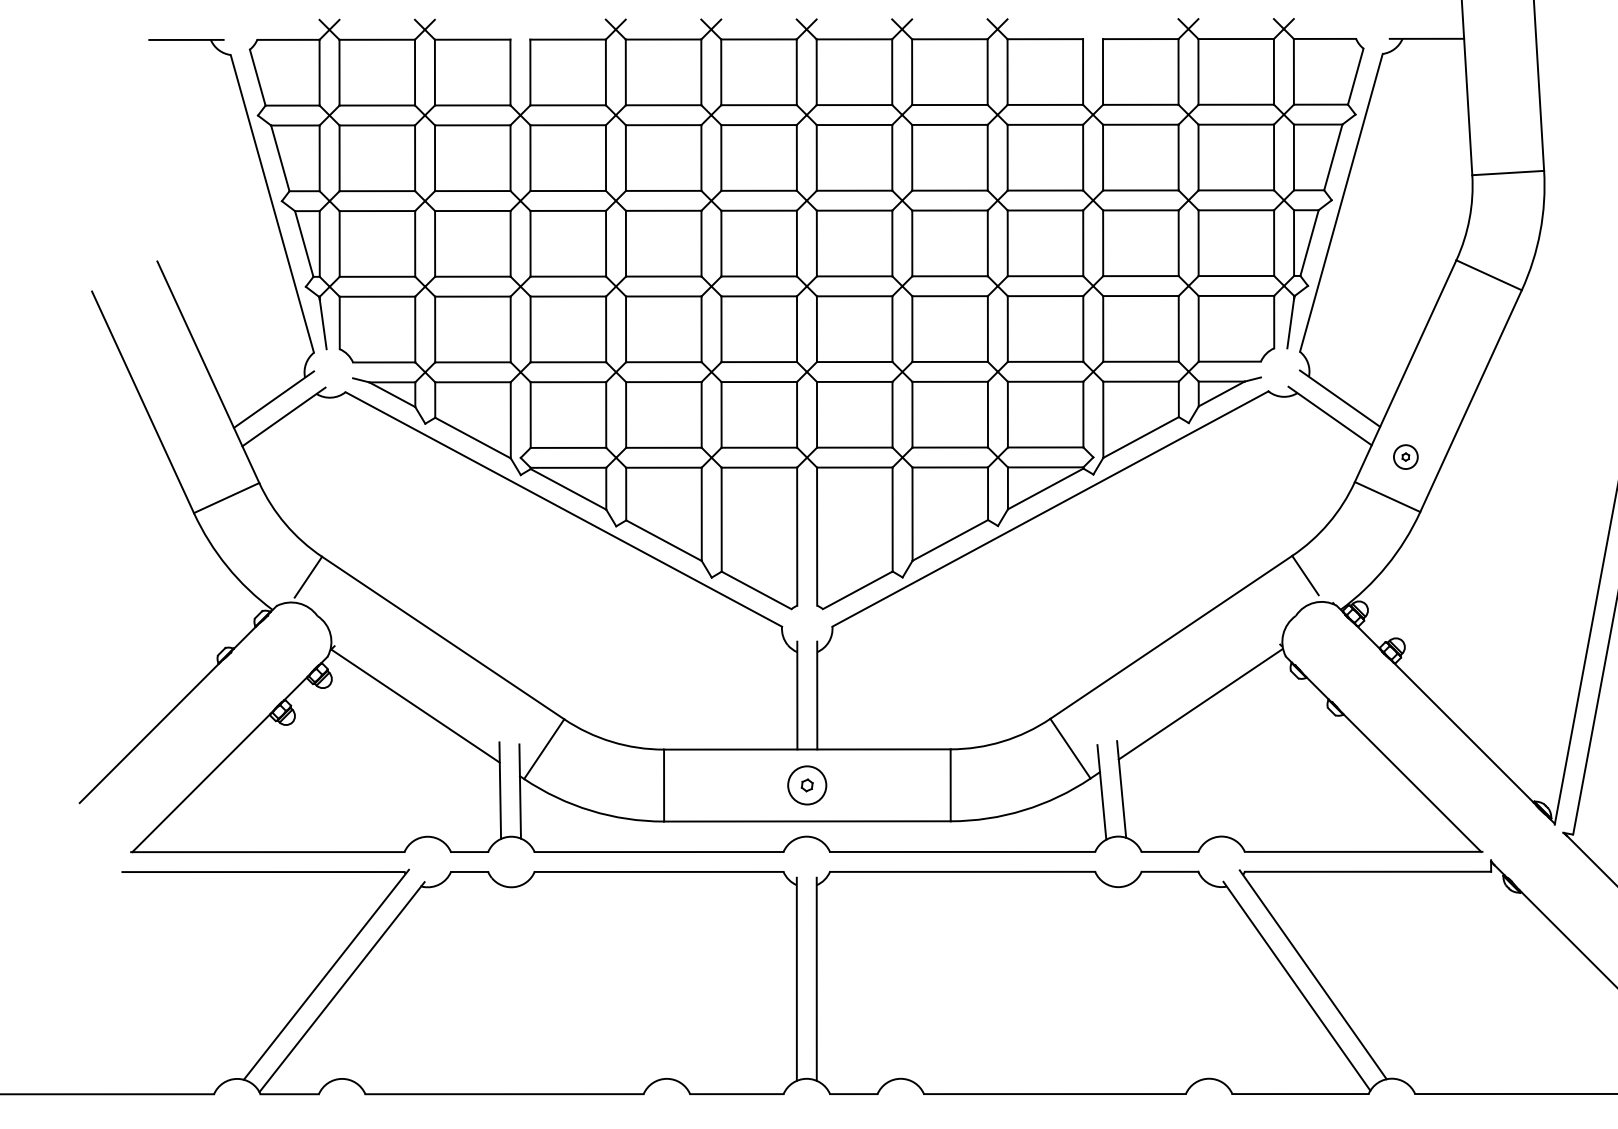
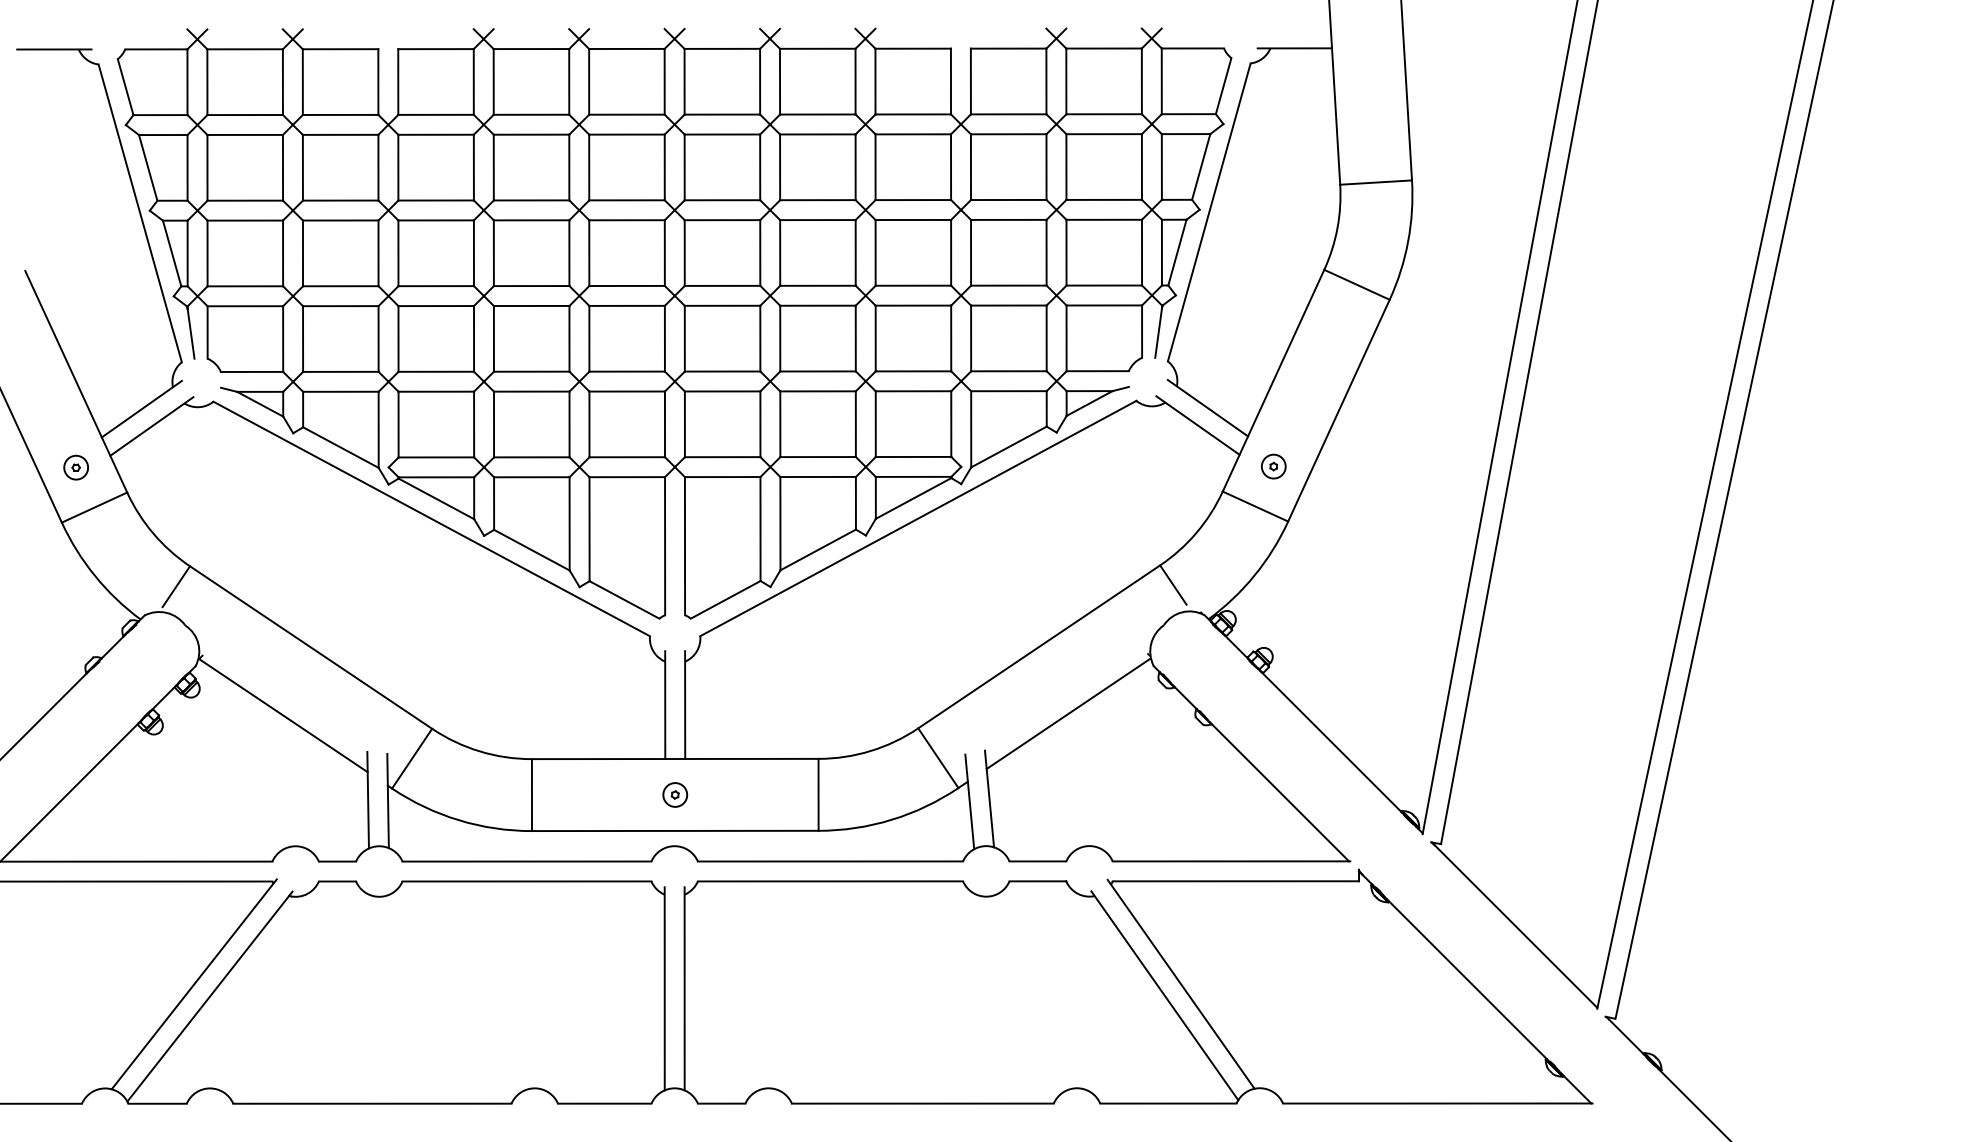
part: (207, 457) -> (75, 467), added
part: (807, 784) -> (675, 794), size x0.62

